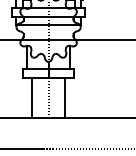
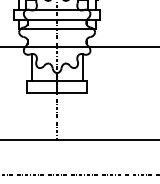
line: (32, 98) -> (38, 116), removed
line: (65, 98) -> (77, 116), removed

